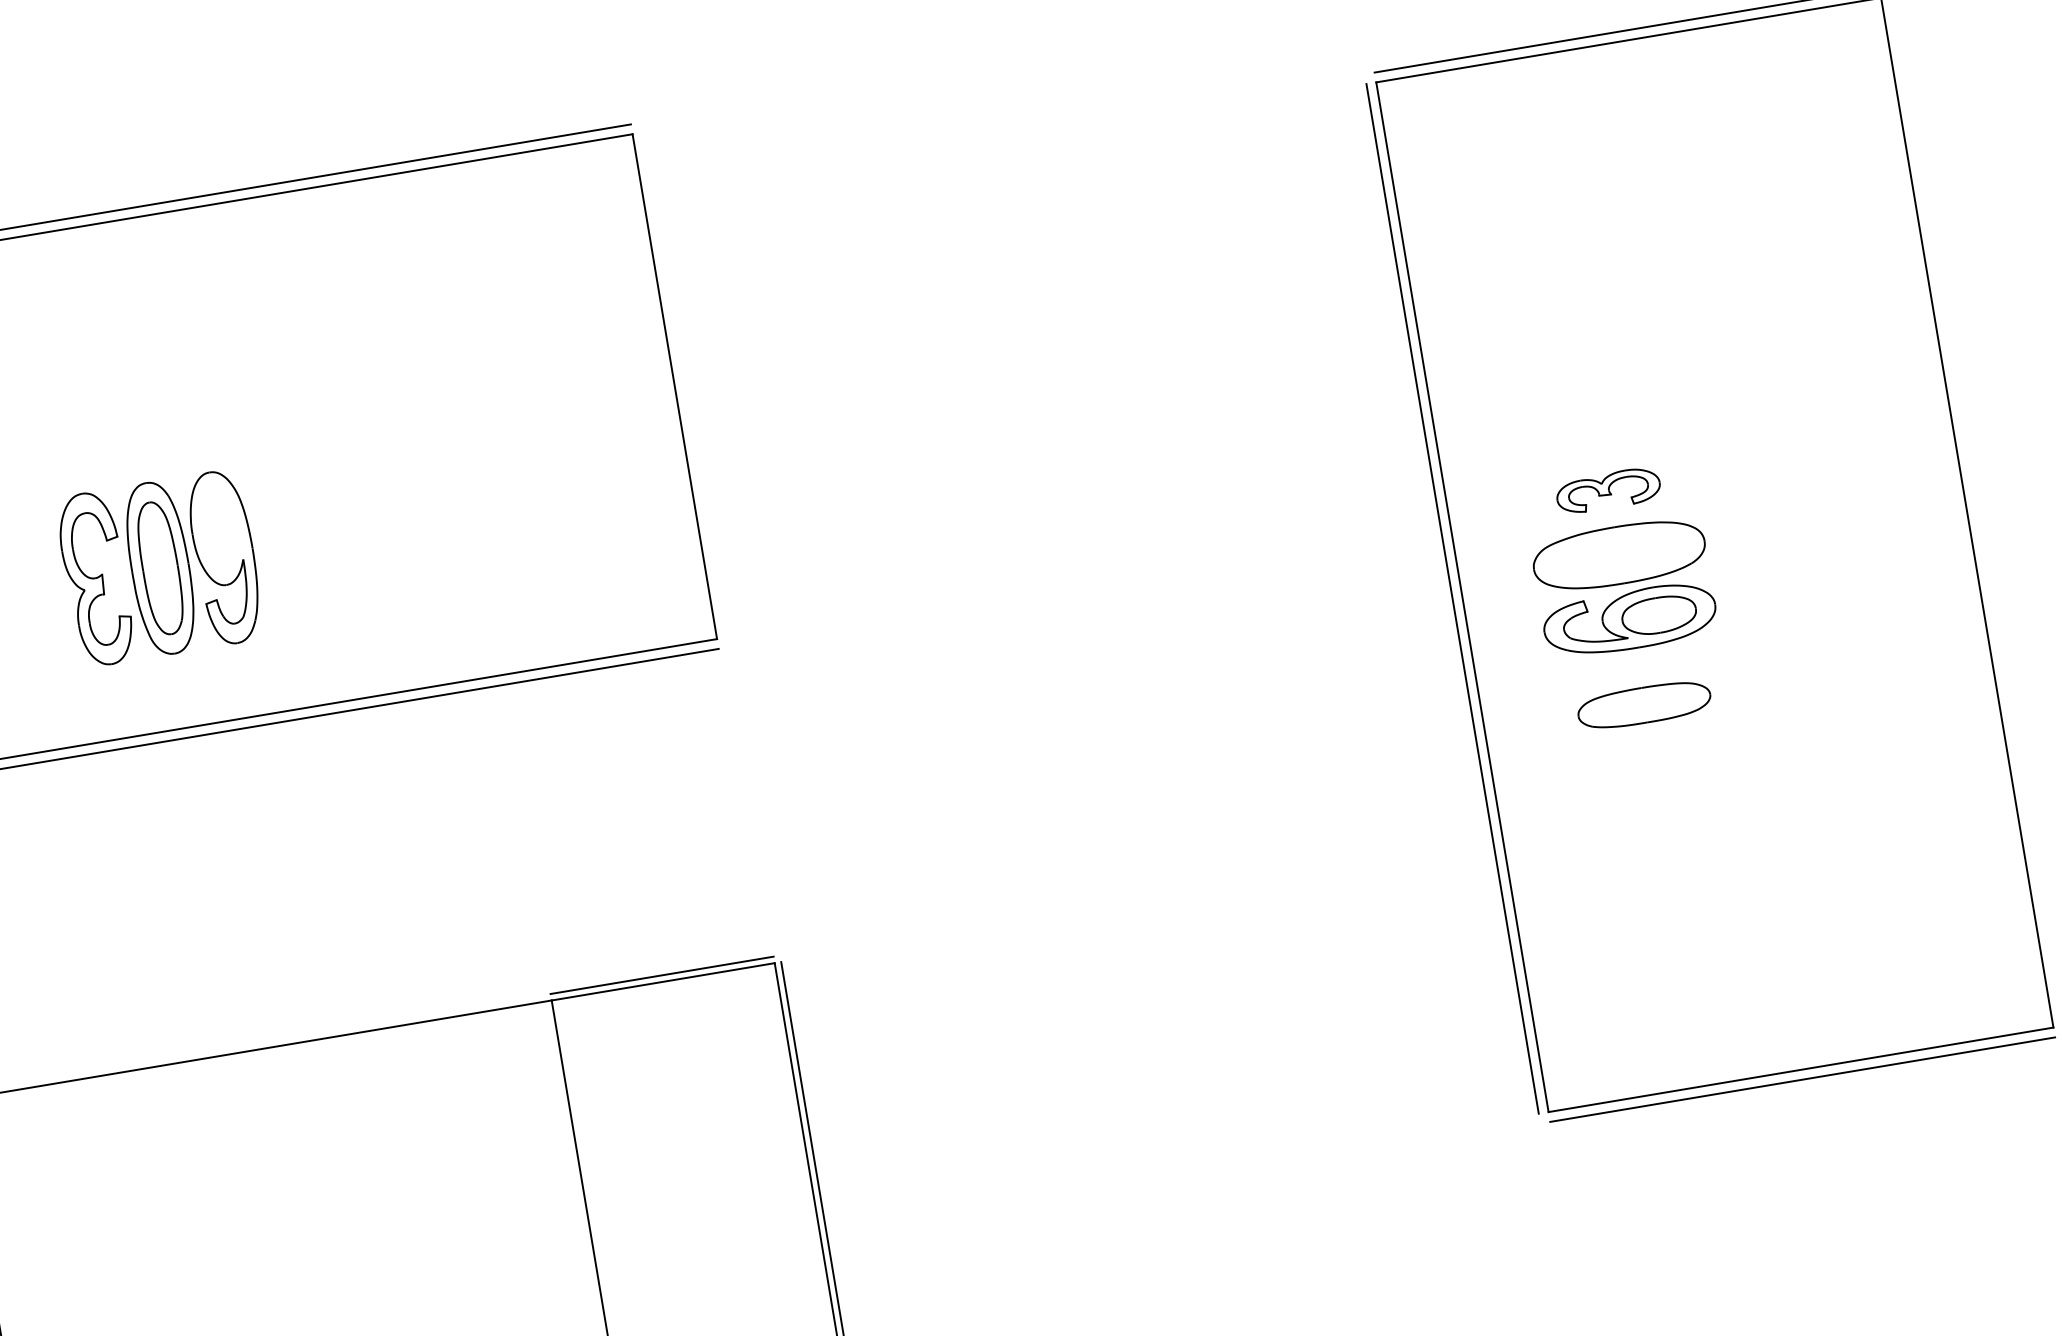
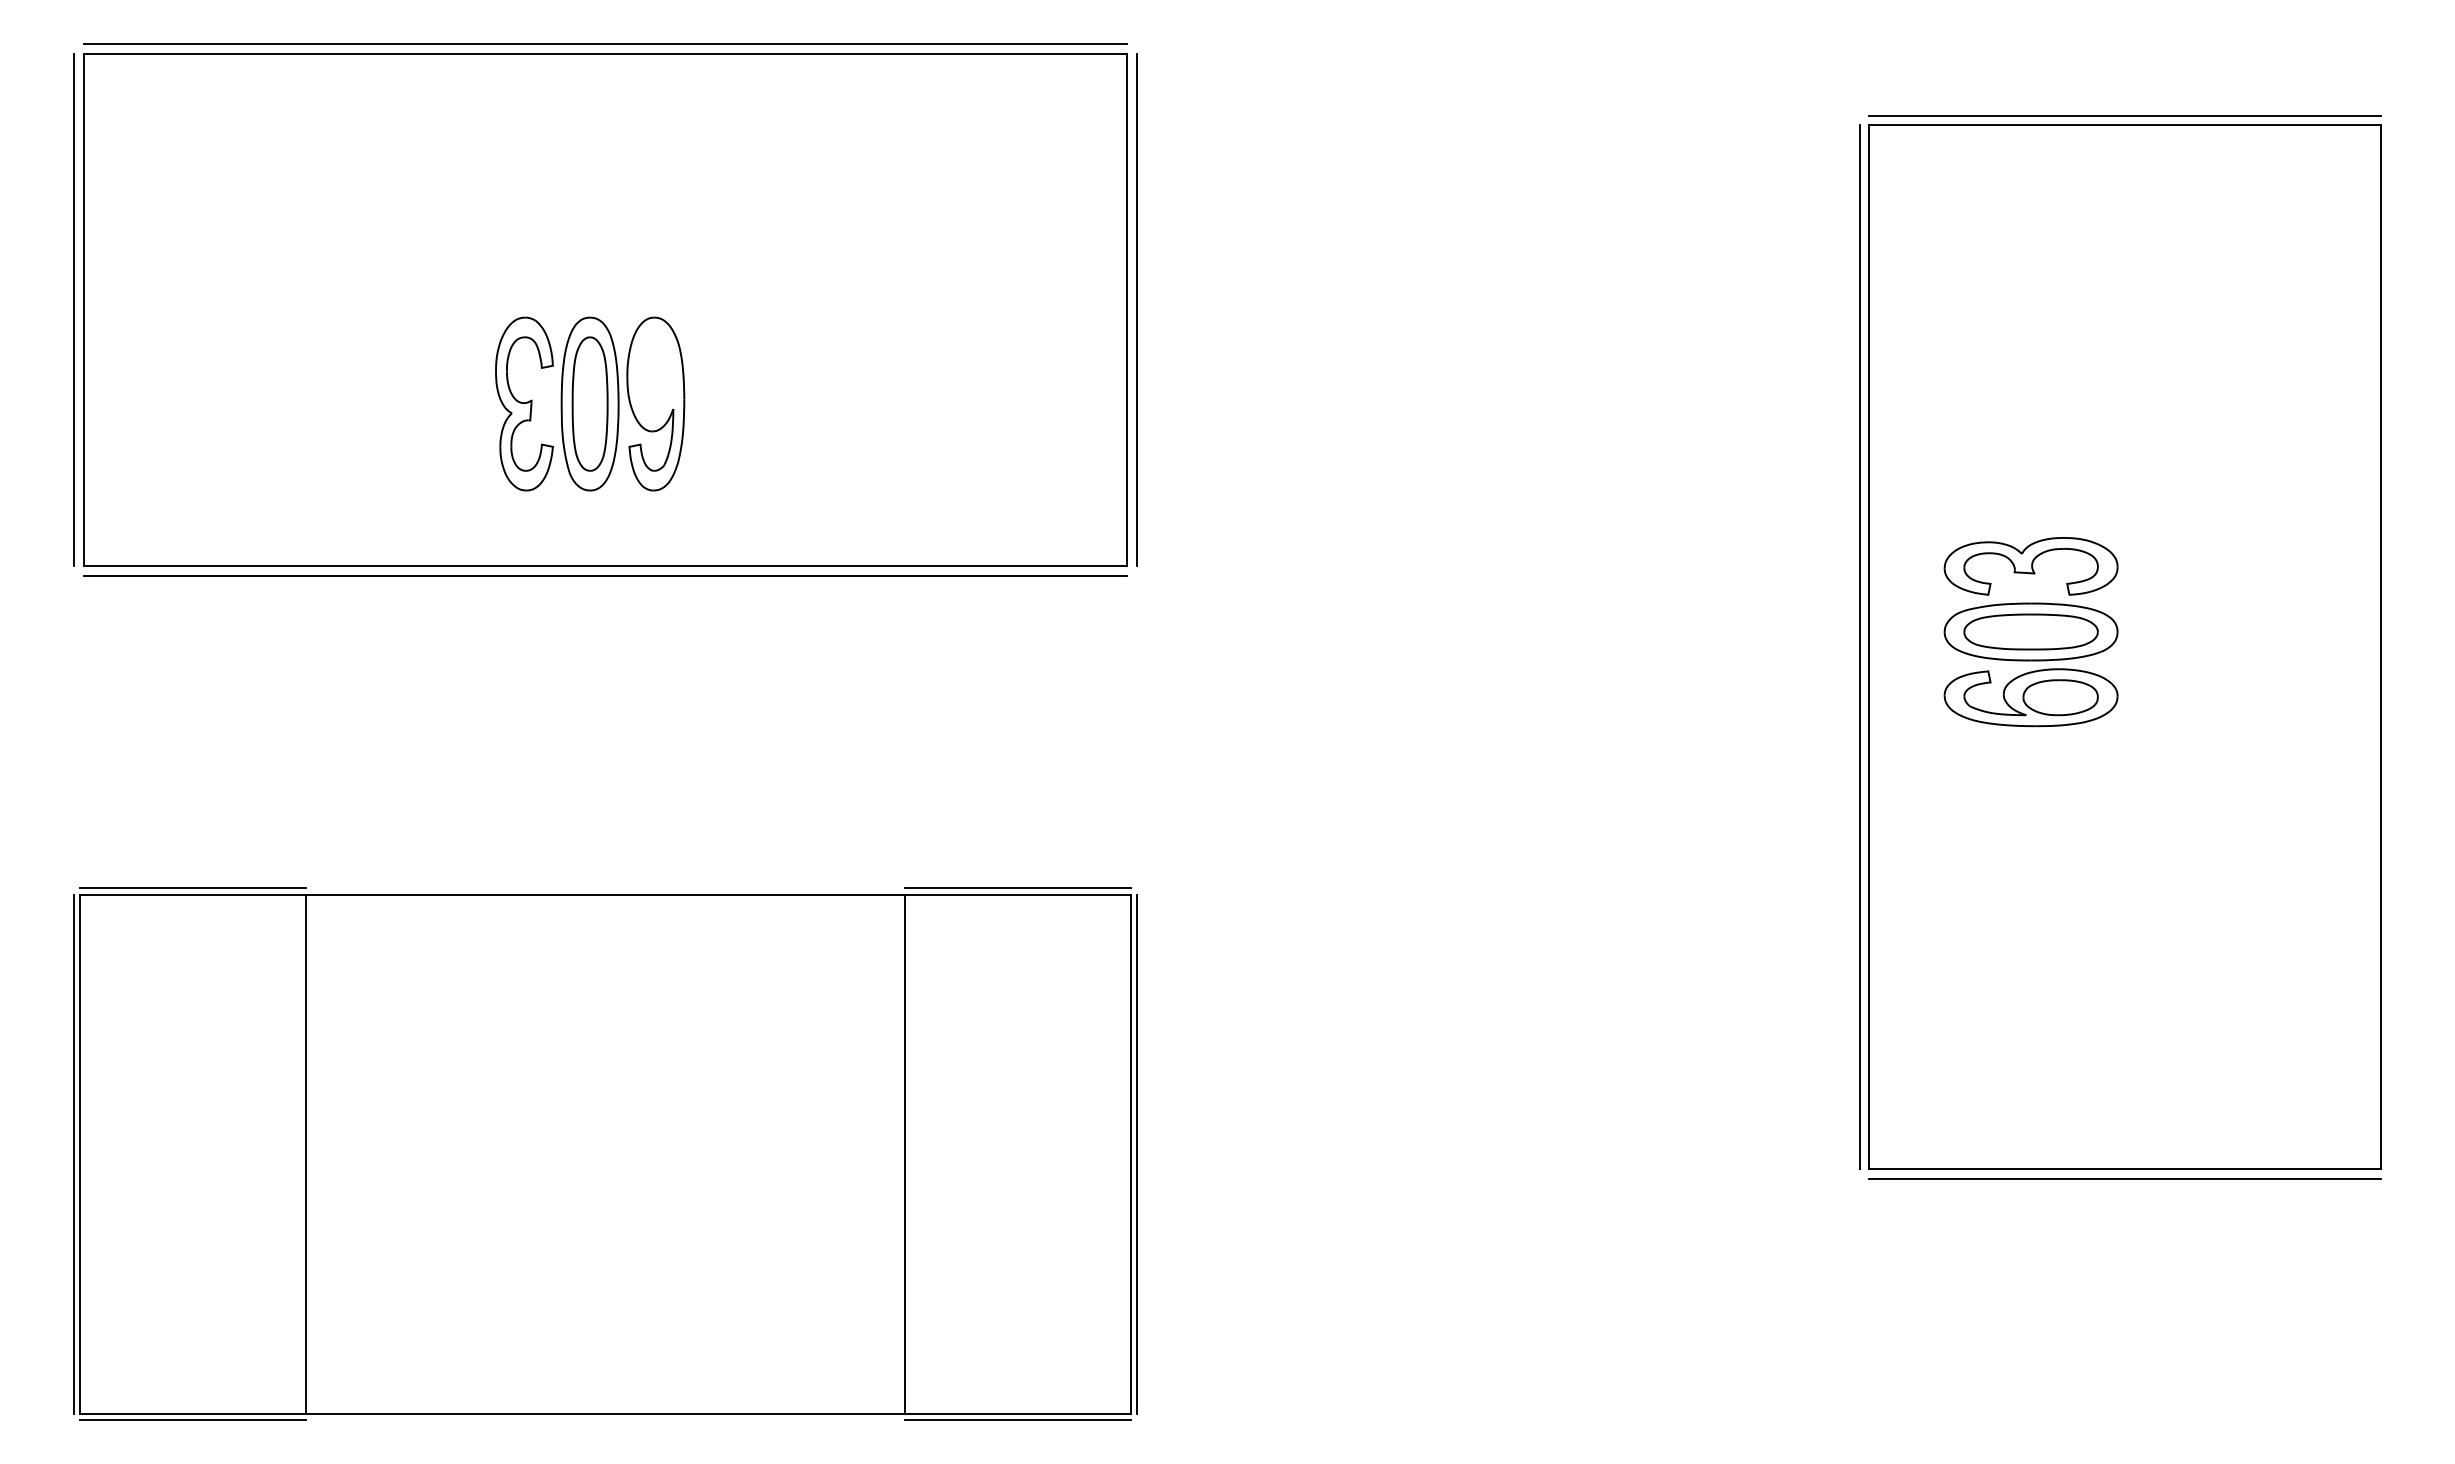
line: (684, 384) -> (1137, 309), added
part: (1607, 490) -> (2030, 566), size x1.67
part: (1643, 704) -> (2030, 631), moved

